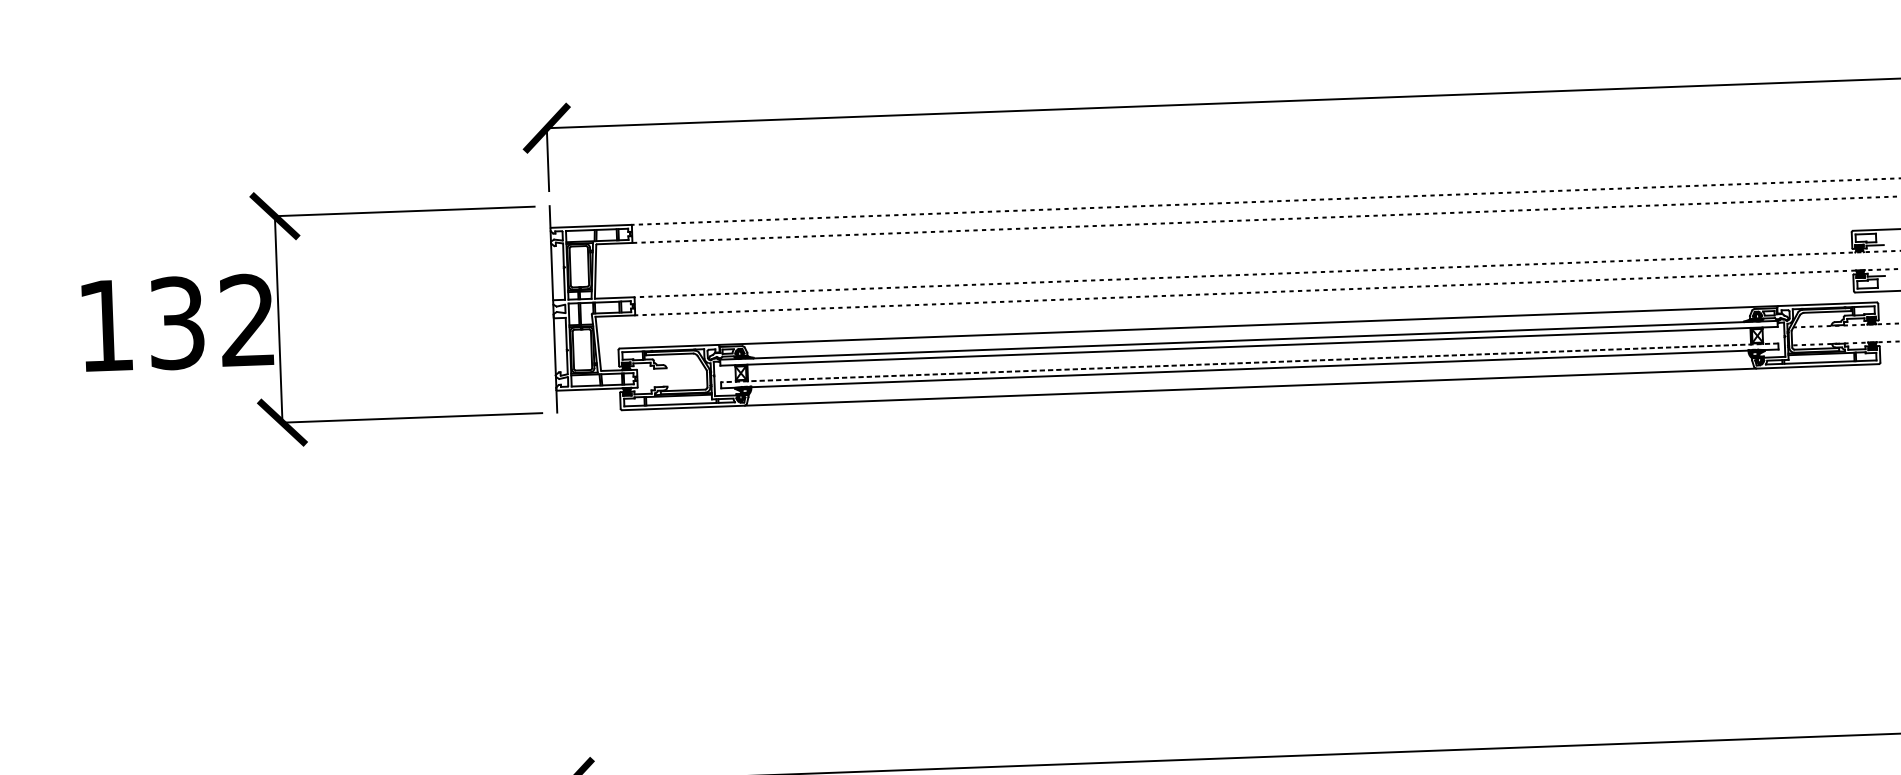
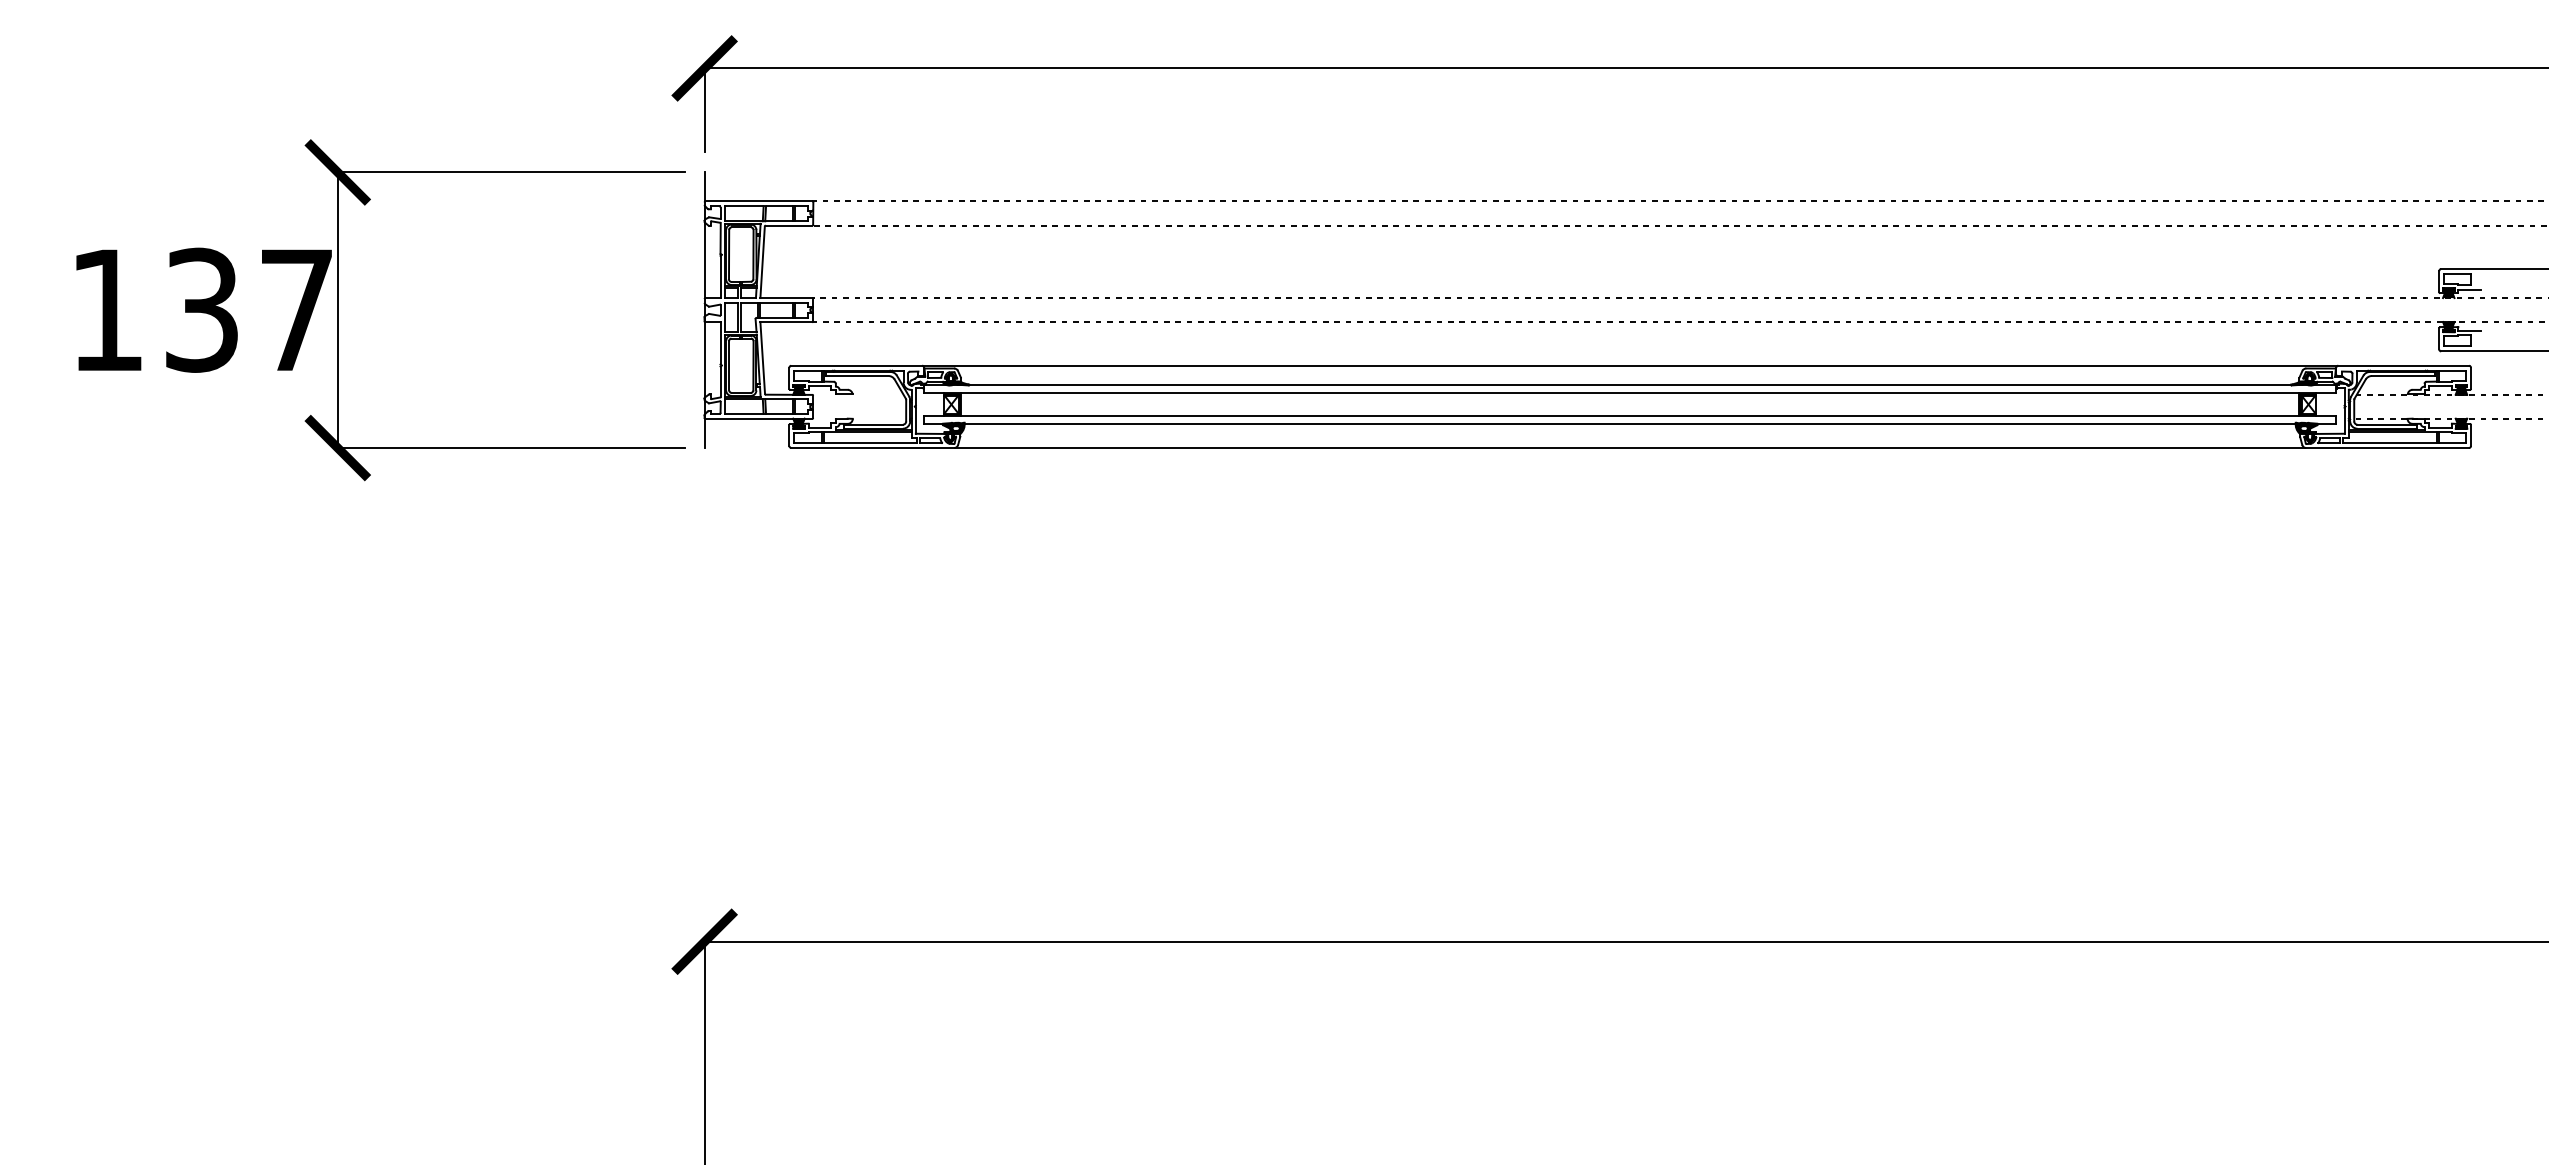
text: (246, 319) -> (295, 308), 132 -> 137
line: (1249, 362) -> (1630, 415), dashed -> solid

